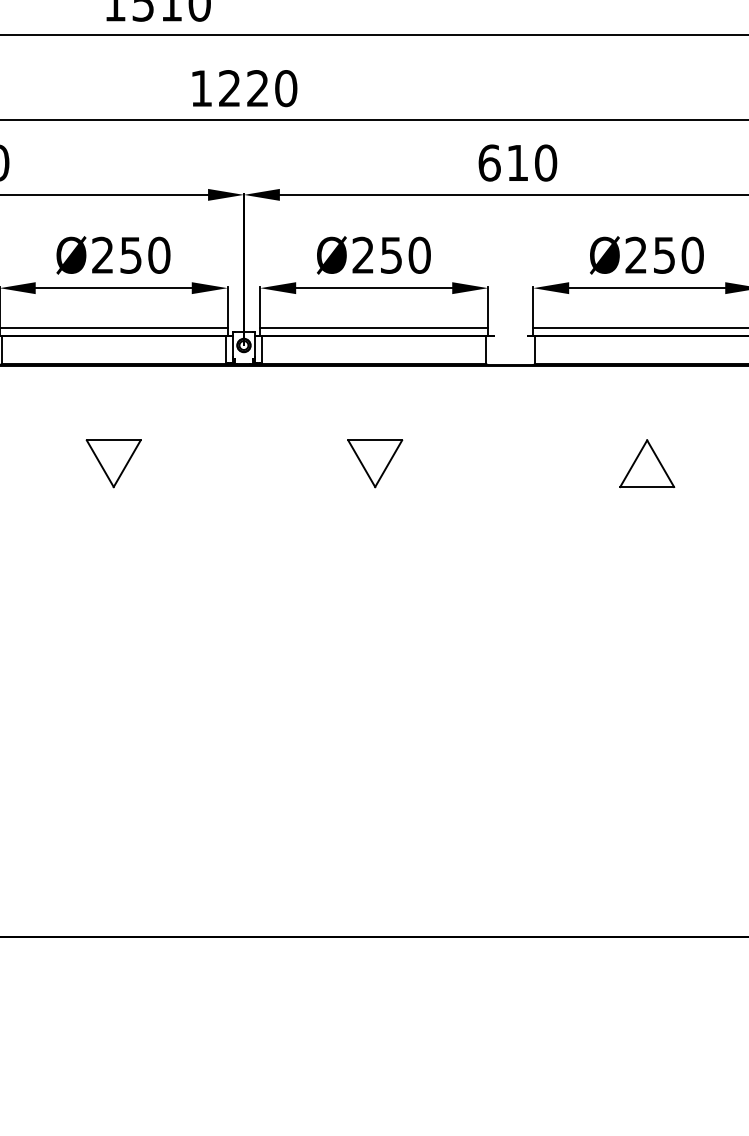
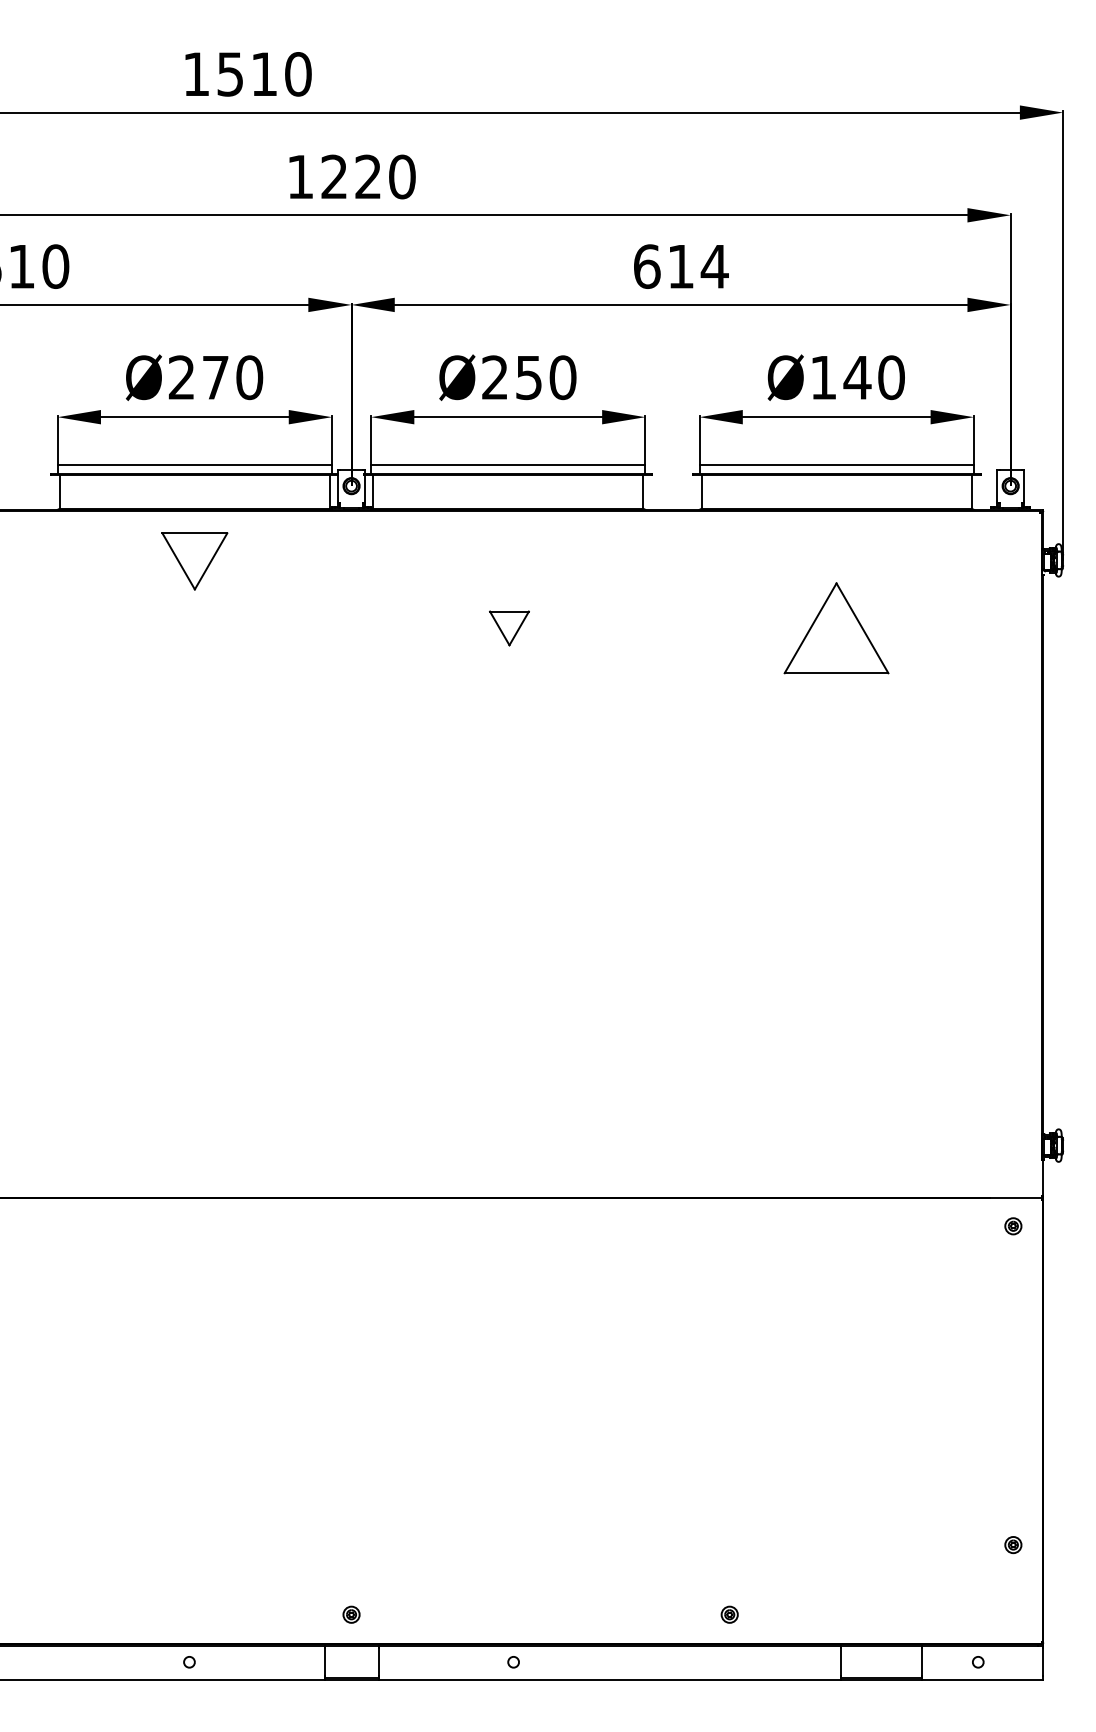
text: (545, 162) -> (714, 266), 610 -> 614
text: (650, 255) -> (840, 377), Ø250 -> Ø140
text: (130, 256) -> (215, 378), Ø250 -> Ø270
part: (113, 463) -> (194, 561), moved
part: (375, 463) -> (509, 628), size x0.6
part: (647, 463) -> (836, 628), size x1.6

